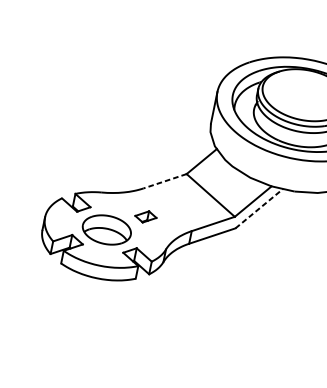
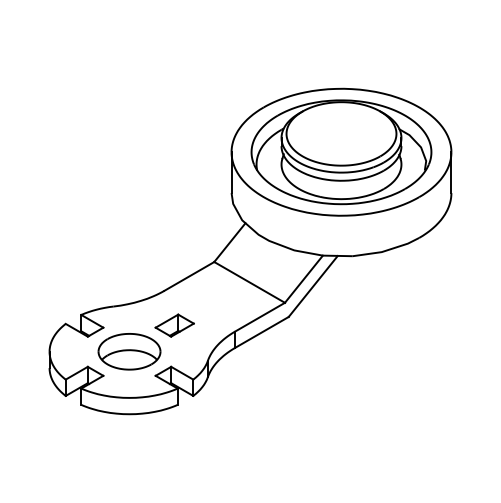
line: (165, 181) -> (189, 276), dashed -> solid
line: (259, 208) -> (313, 286), dashed -> solid
part: (145, 216) -> (174, 325), size x1.43

